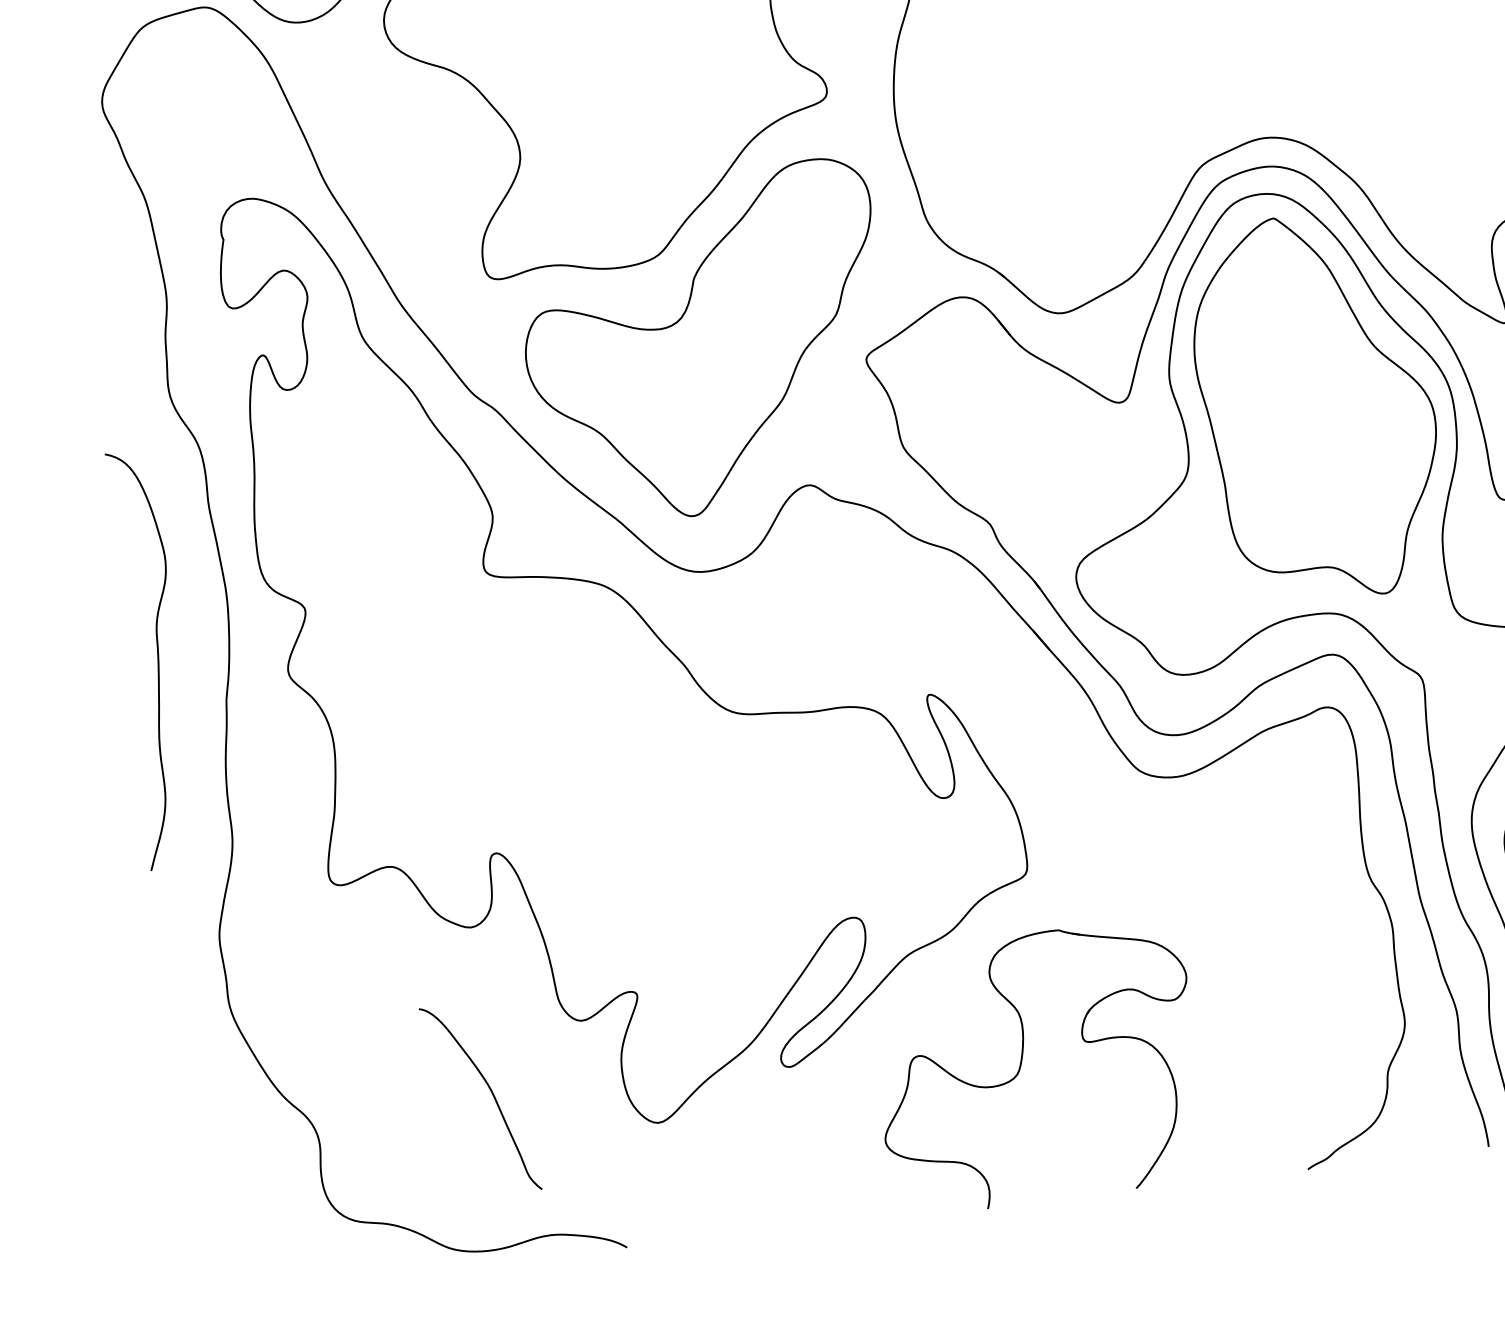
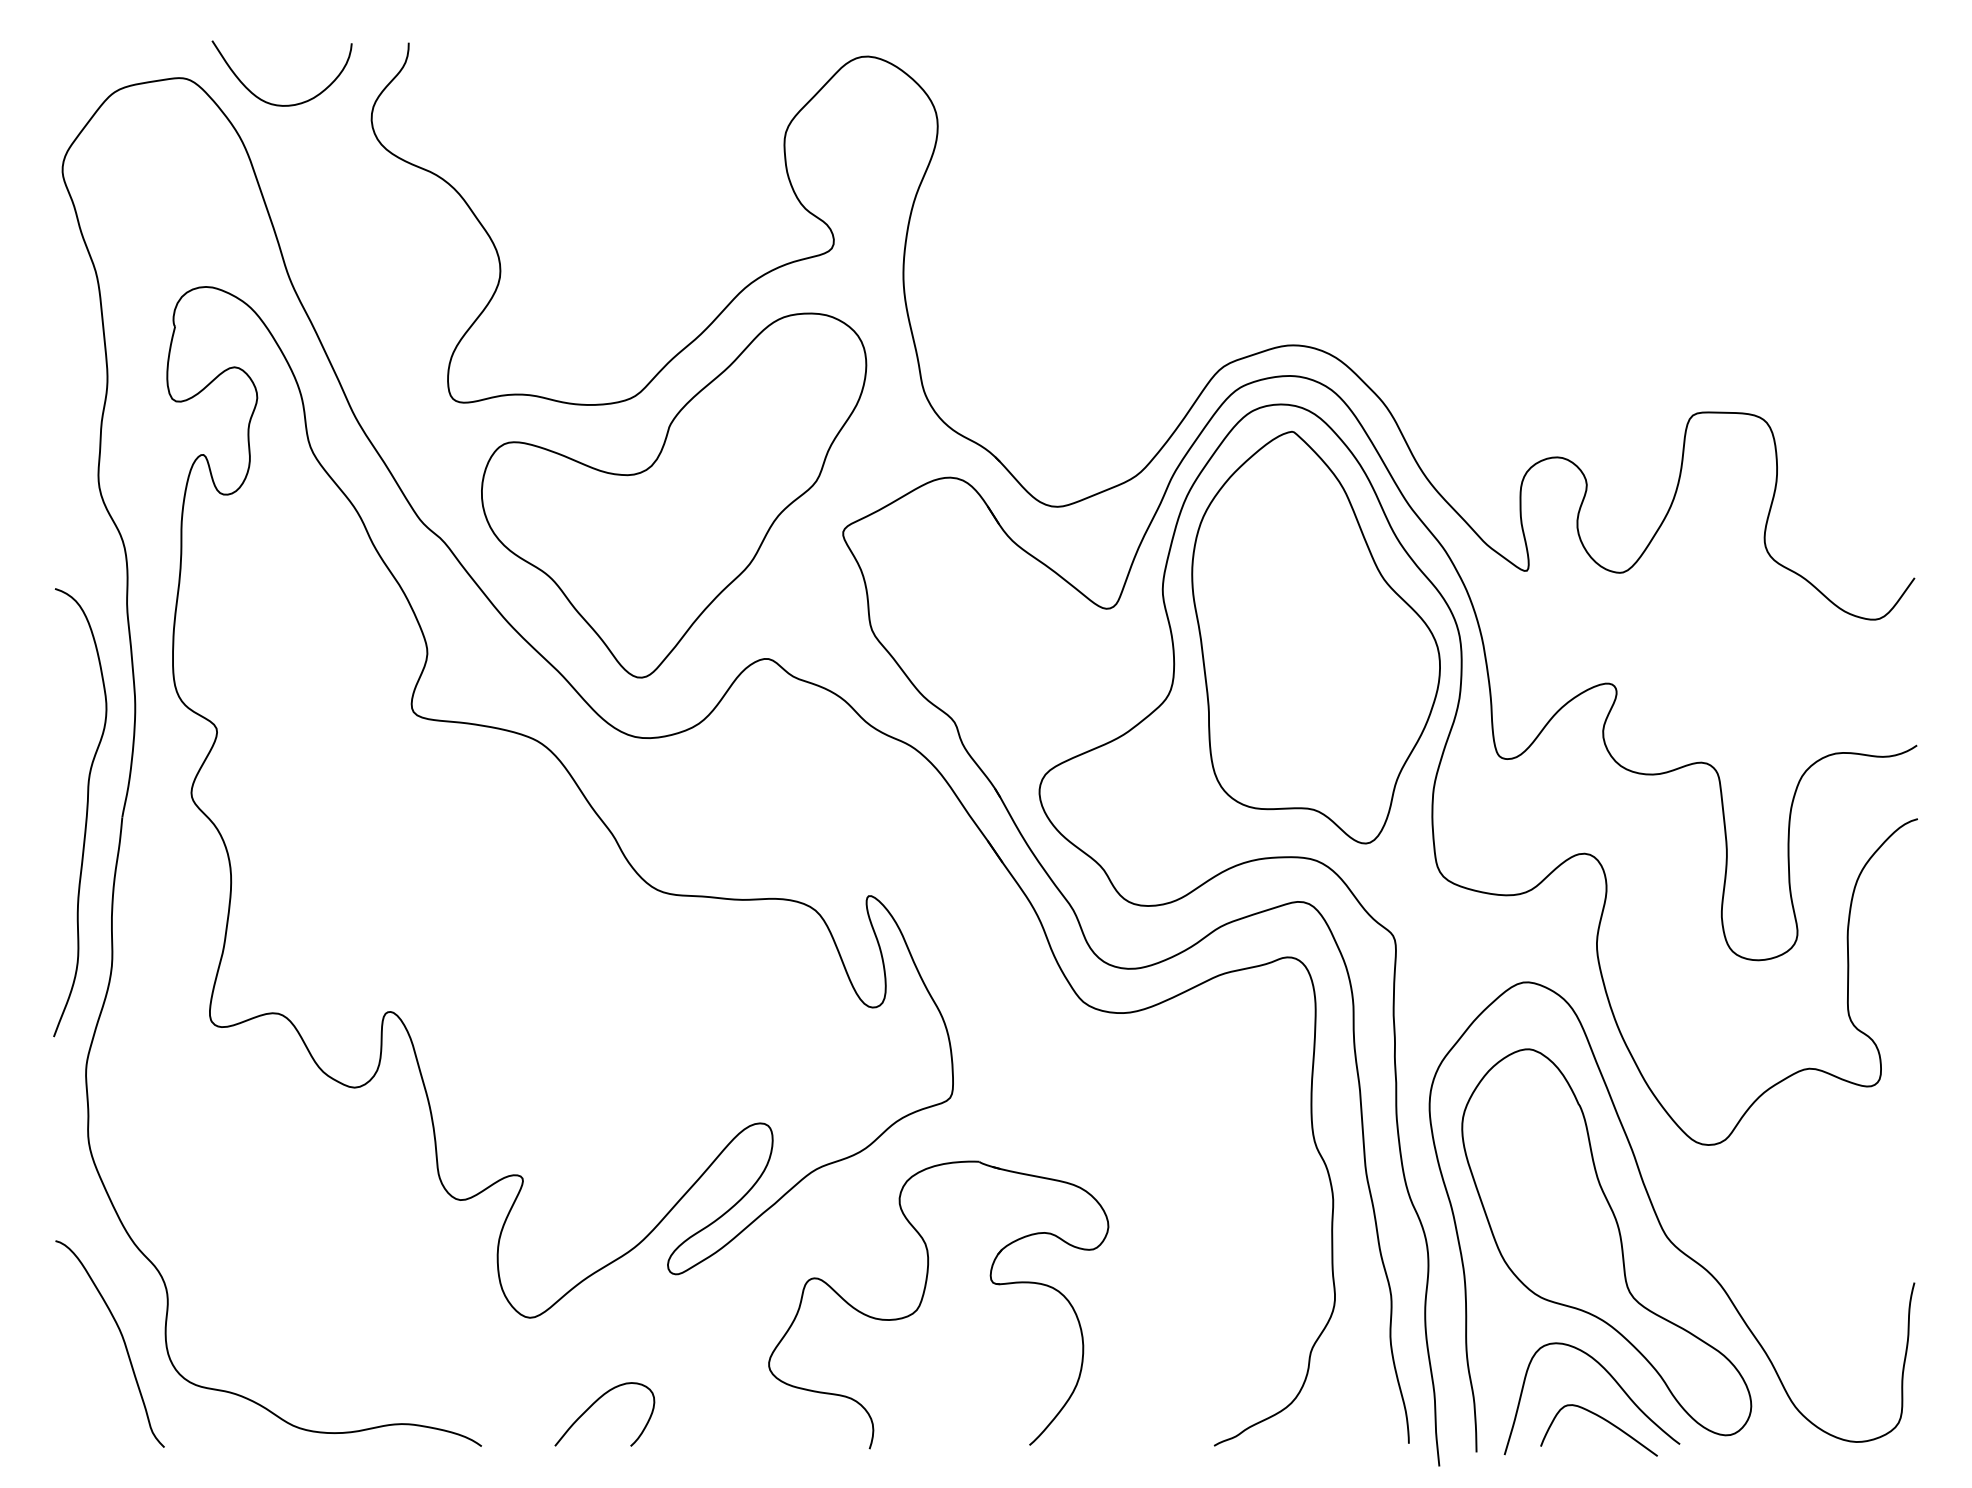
curve: (157, 658) -> (86, 812), moved
curve: (490, 1091) -> (121, 1337), moved
curve: (727, 1196) -> (594, 1404), added

